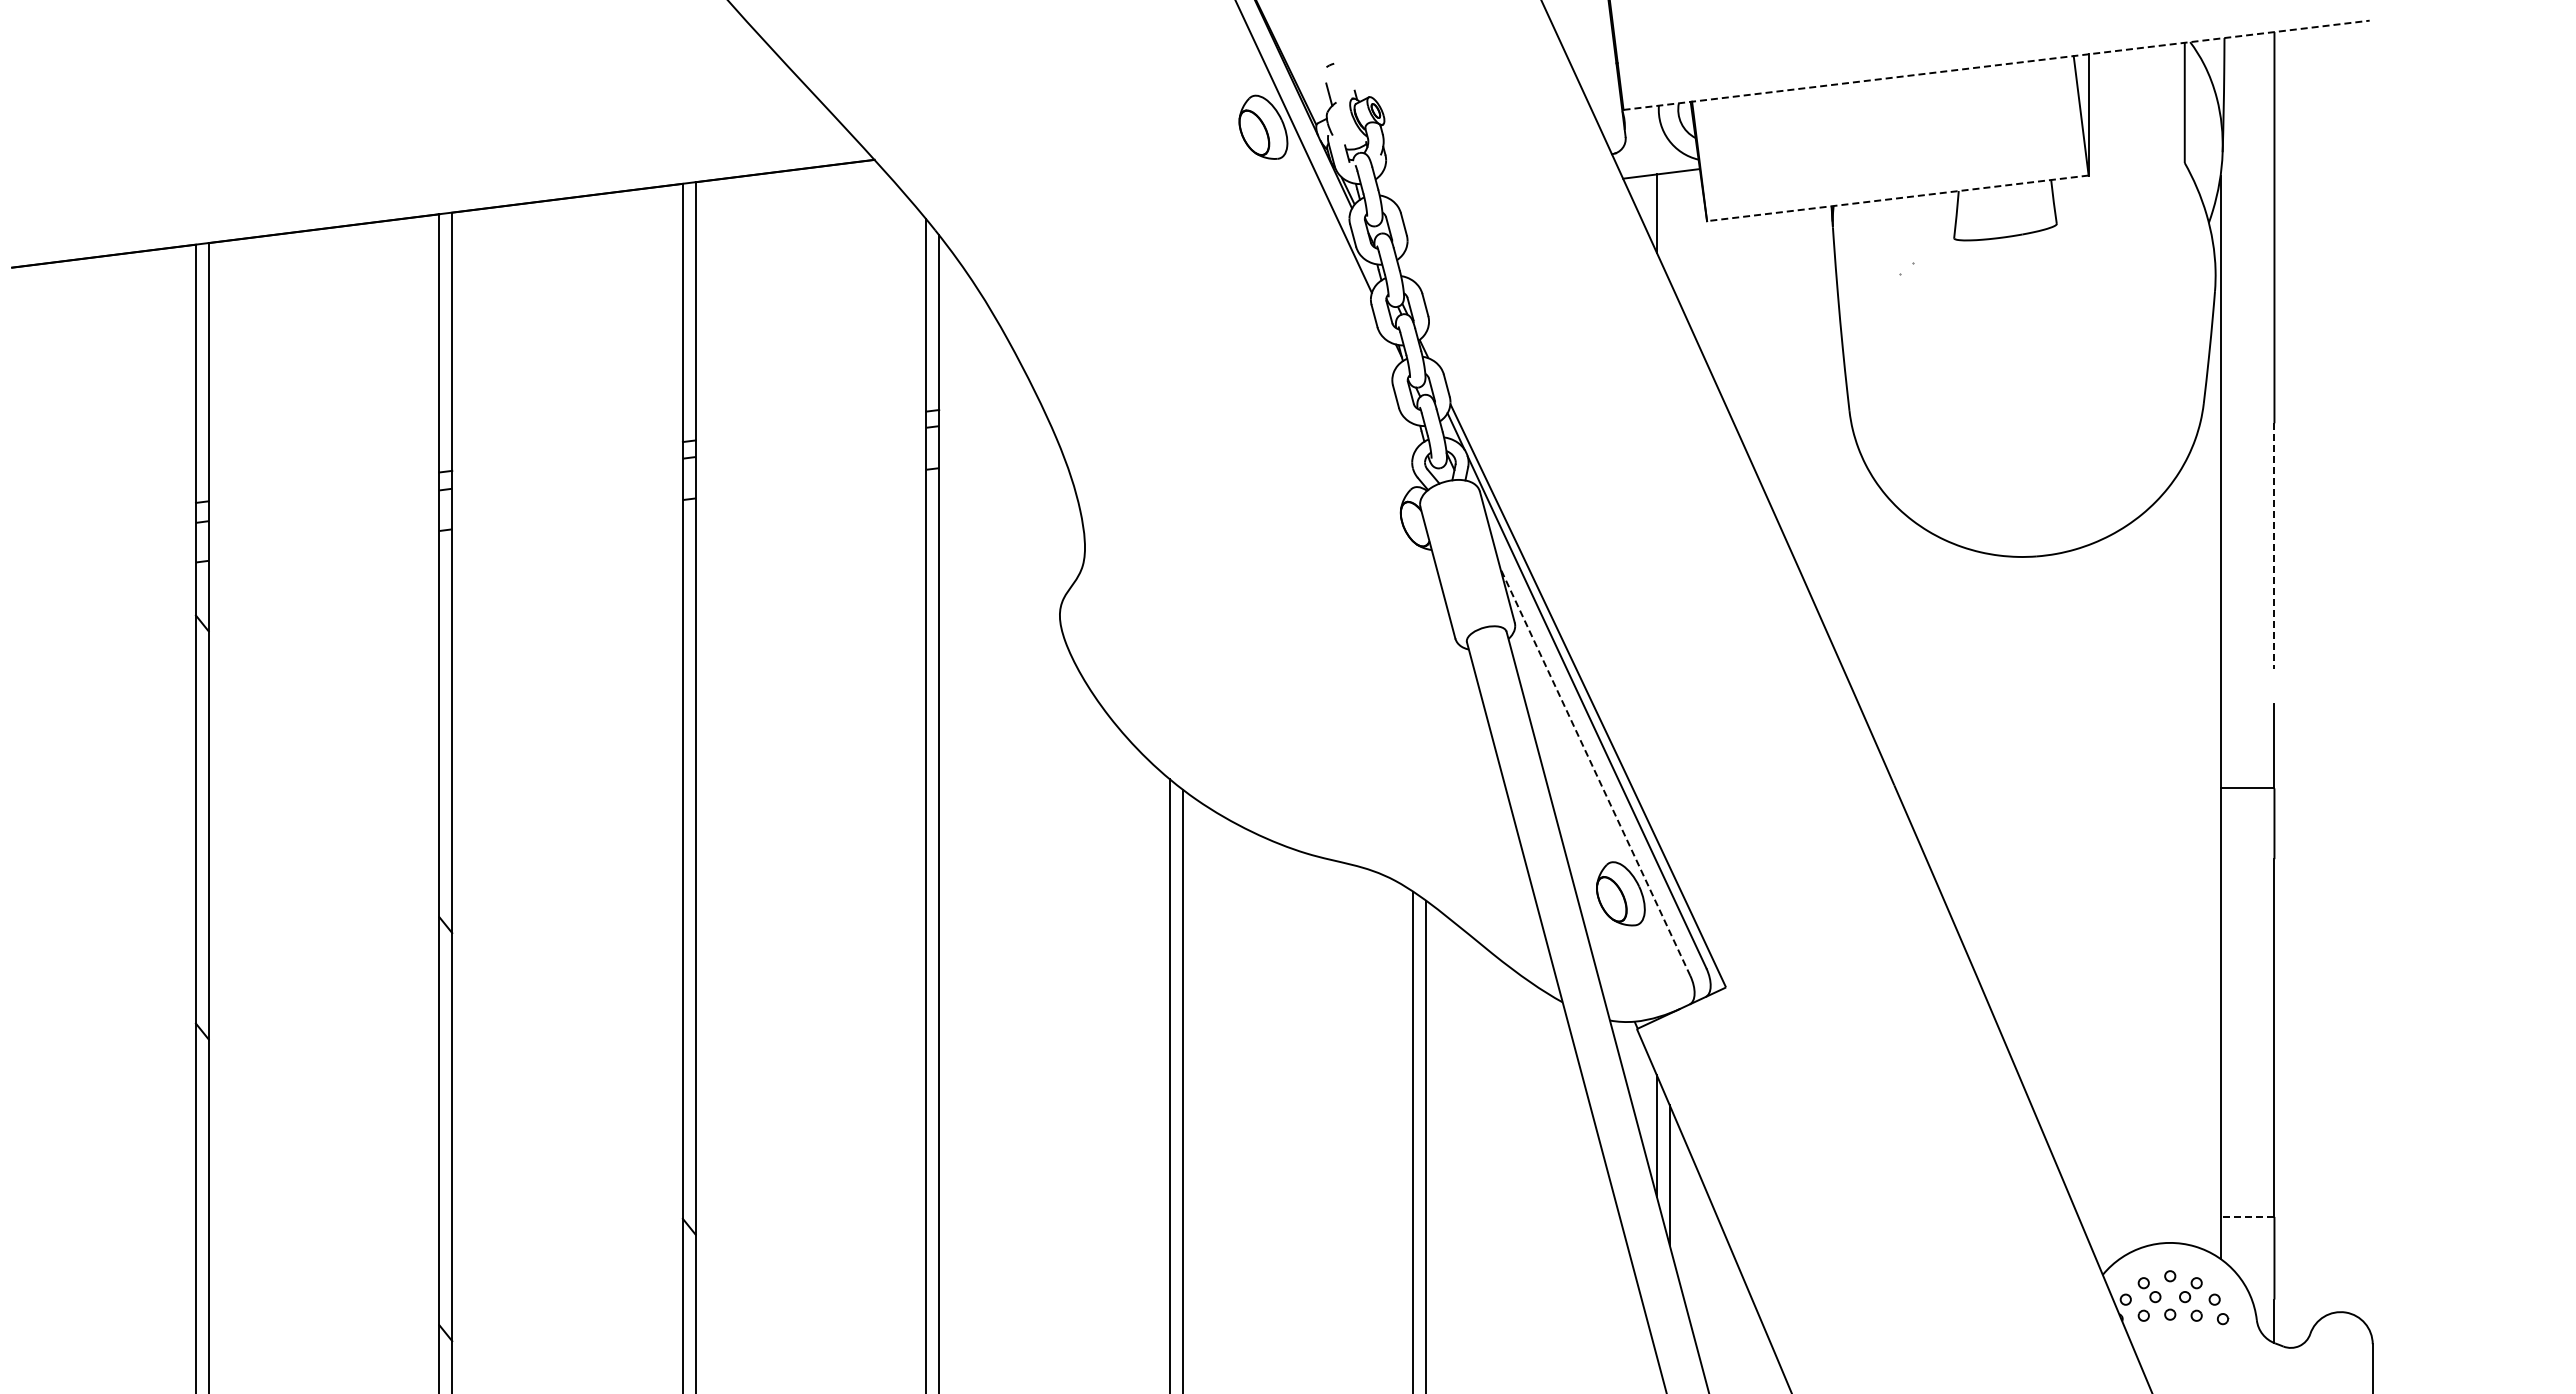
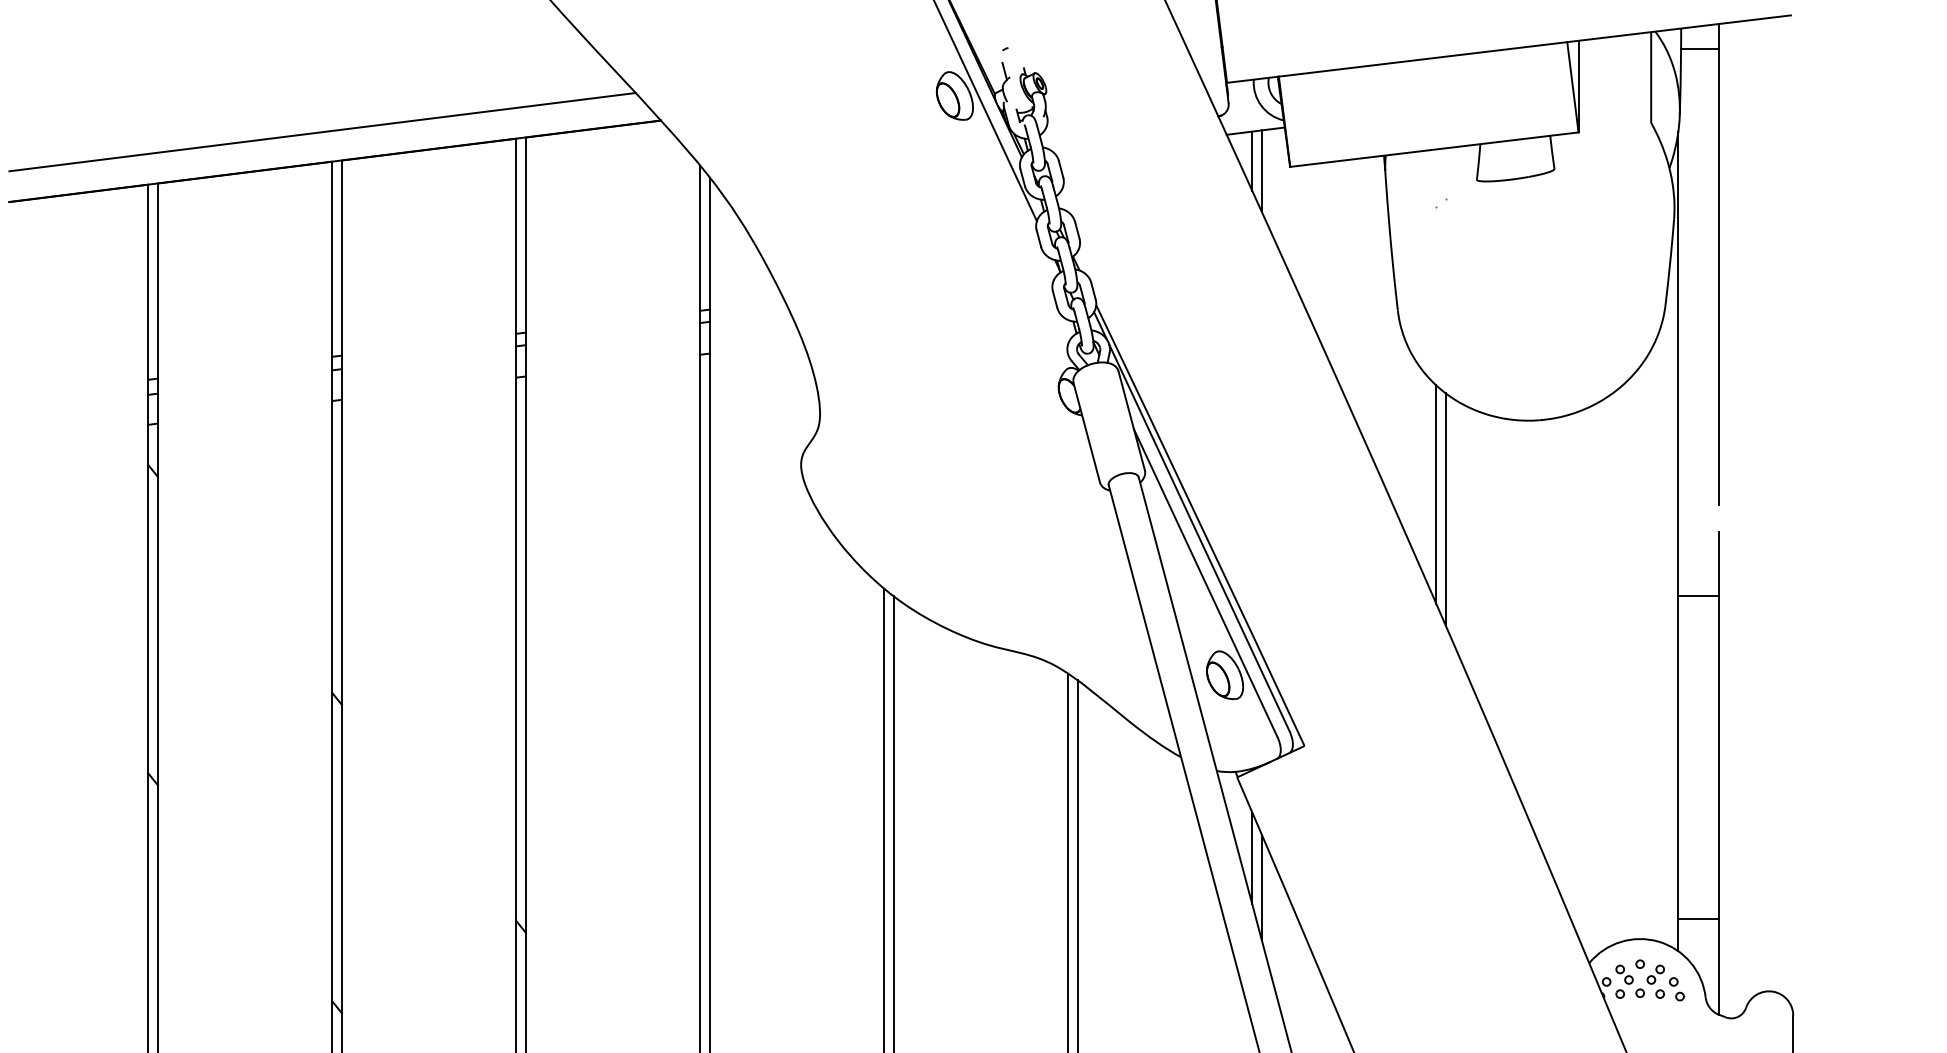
line: (1996, 65) -> (1508, 49), dashed -> solid
line: (2249, 65) -> (1700, 49), added
line: (426, 174) -> (322, 131), added
line: (1897, 198) -> (1434, 149), dashed -> solid
line: (1669, 226) -> (1261, 170), added
line: (2274, 545) -> (1718, 412), dashed -> solid
line: (1900, 654) -> (1436, 494), added
line: (1913, 674) -> (1446, 509), added
line: (1595, 772) -> (1205, 583), dashed -> solid
line: (2247, 1216) -> (1698, 919), dashed -> solid

